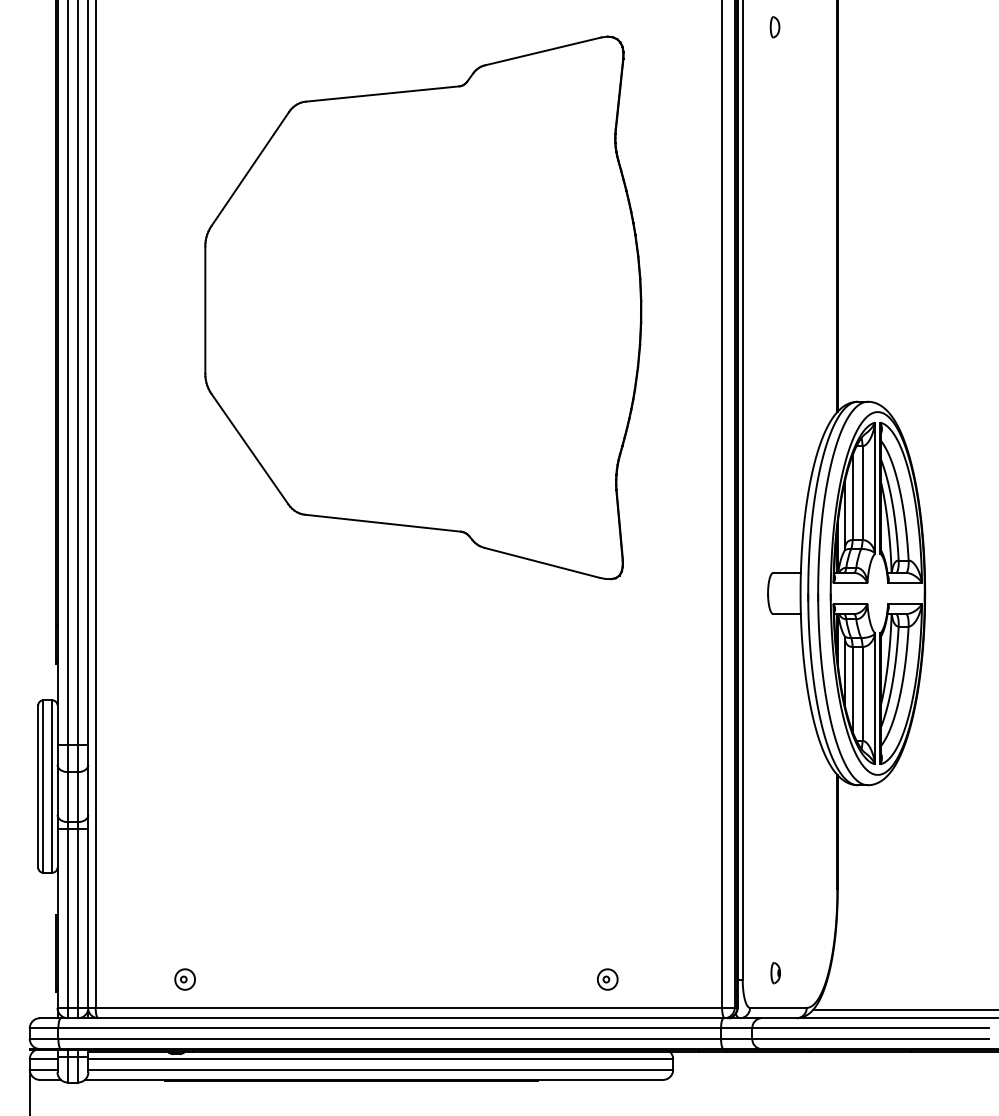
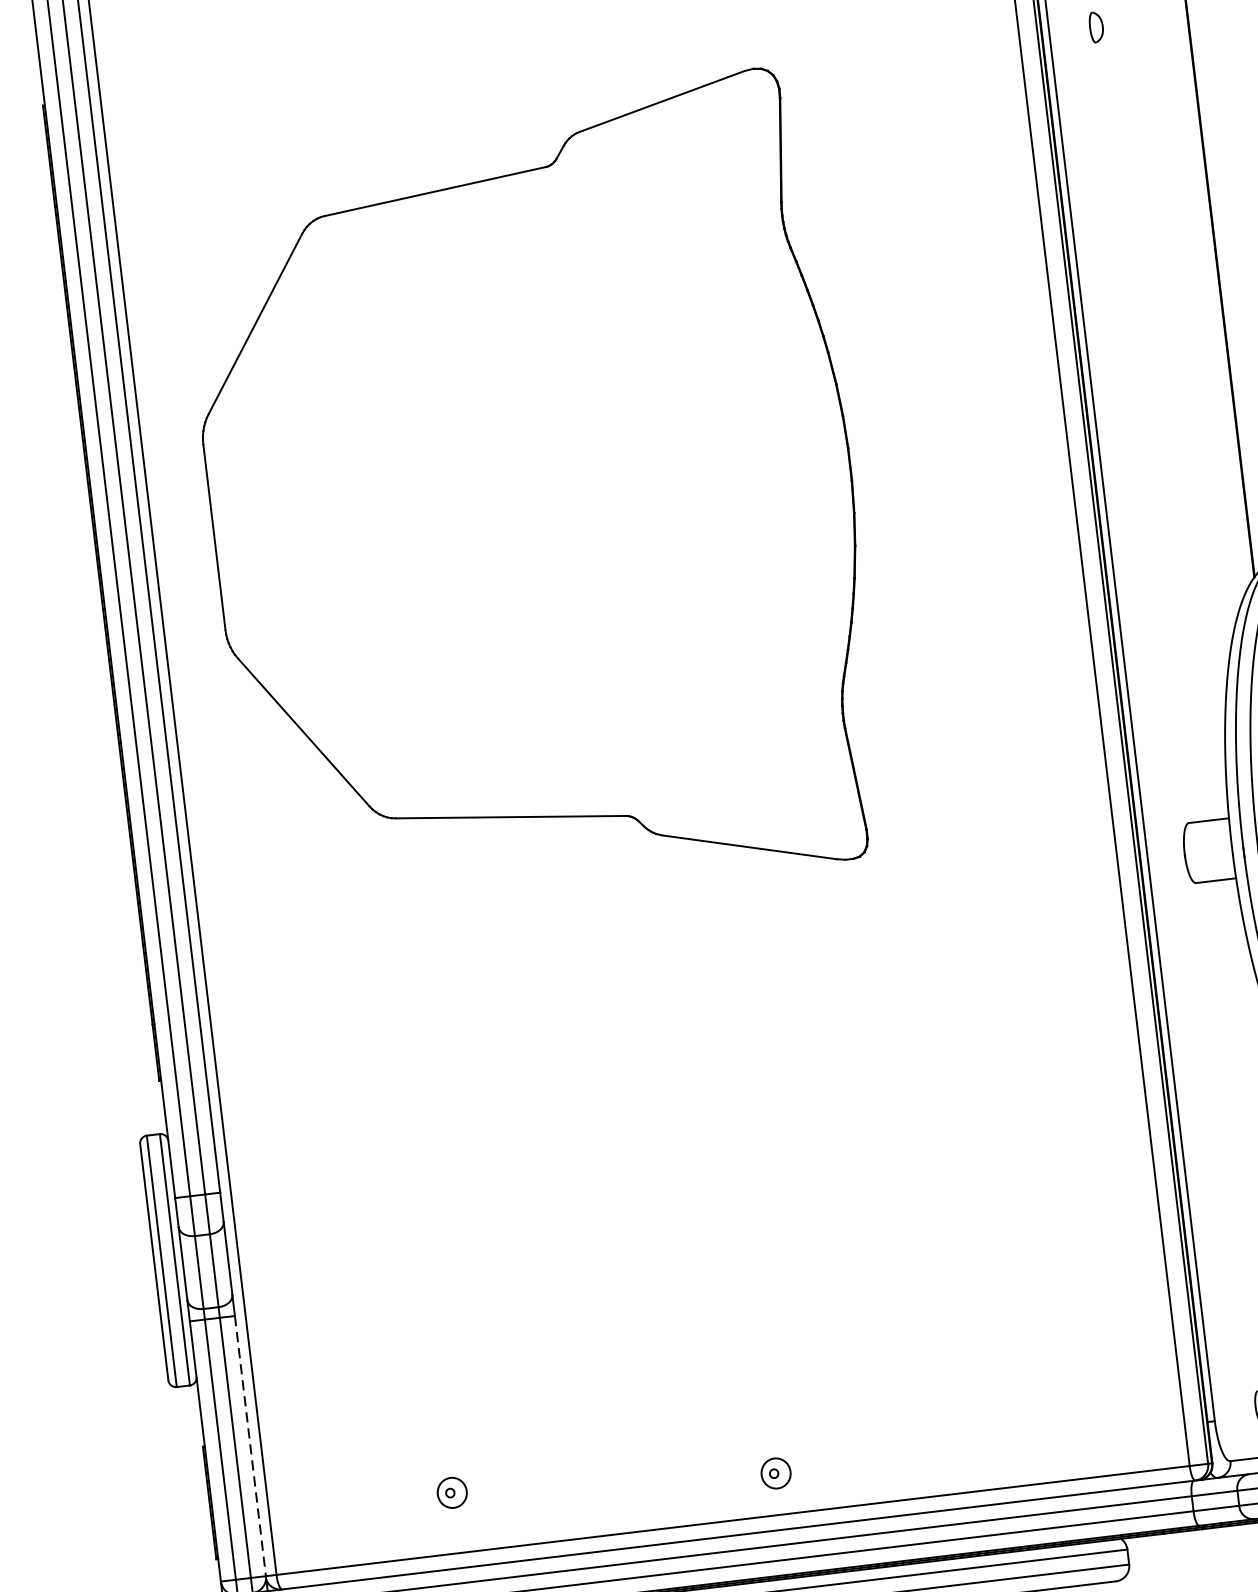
part: (423, 307) -> (532, 495), moved
line: (88, 919) -> (250, 1447), solid -> dashed
part: (184, 979) -> (451, 1492), moved
part: (607, 979) -> (775, 1473), moved

